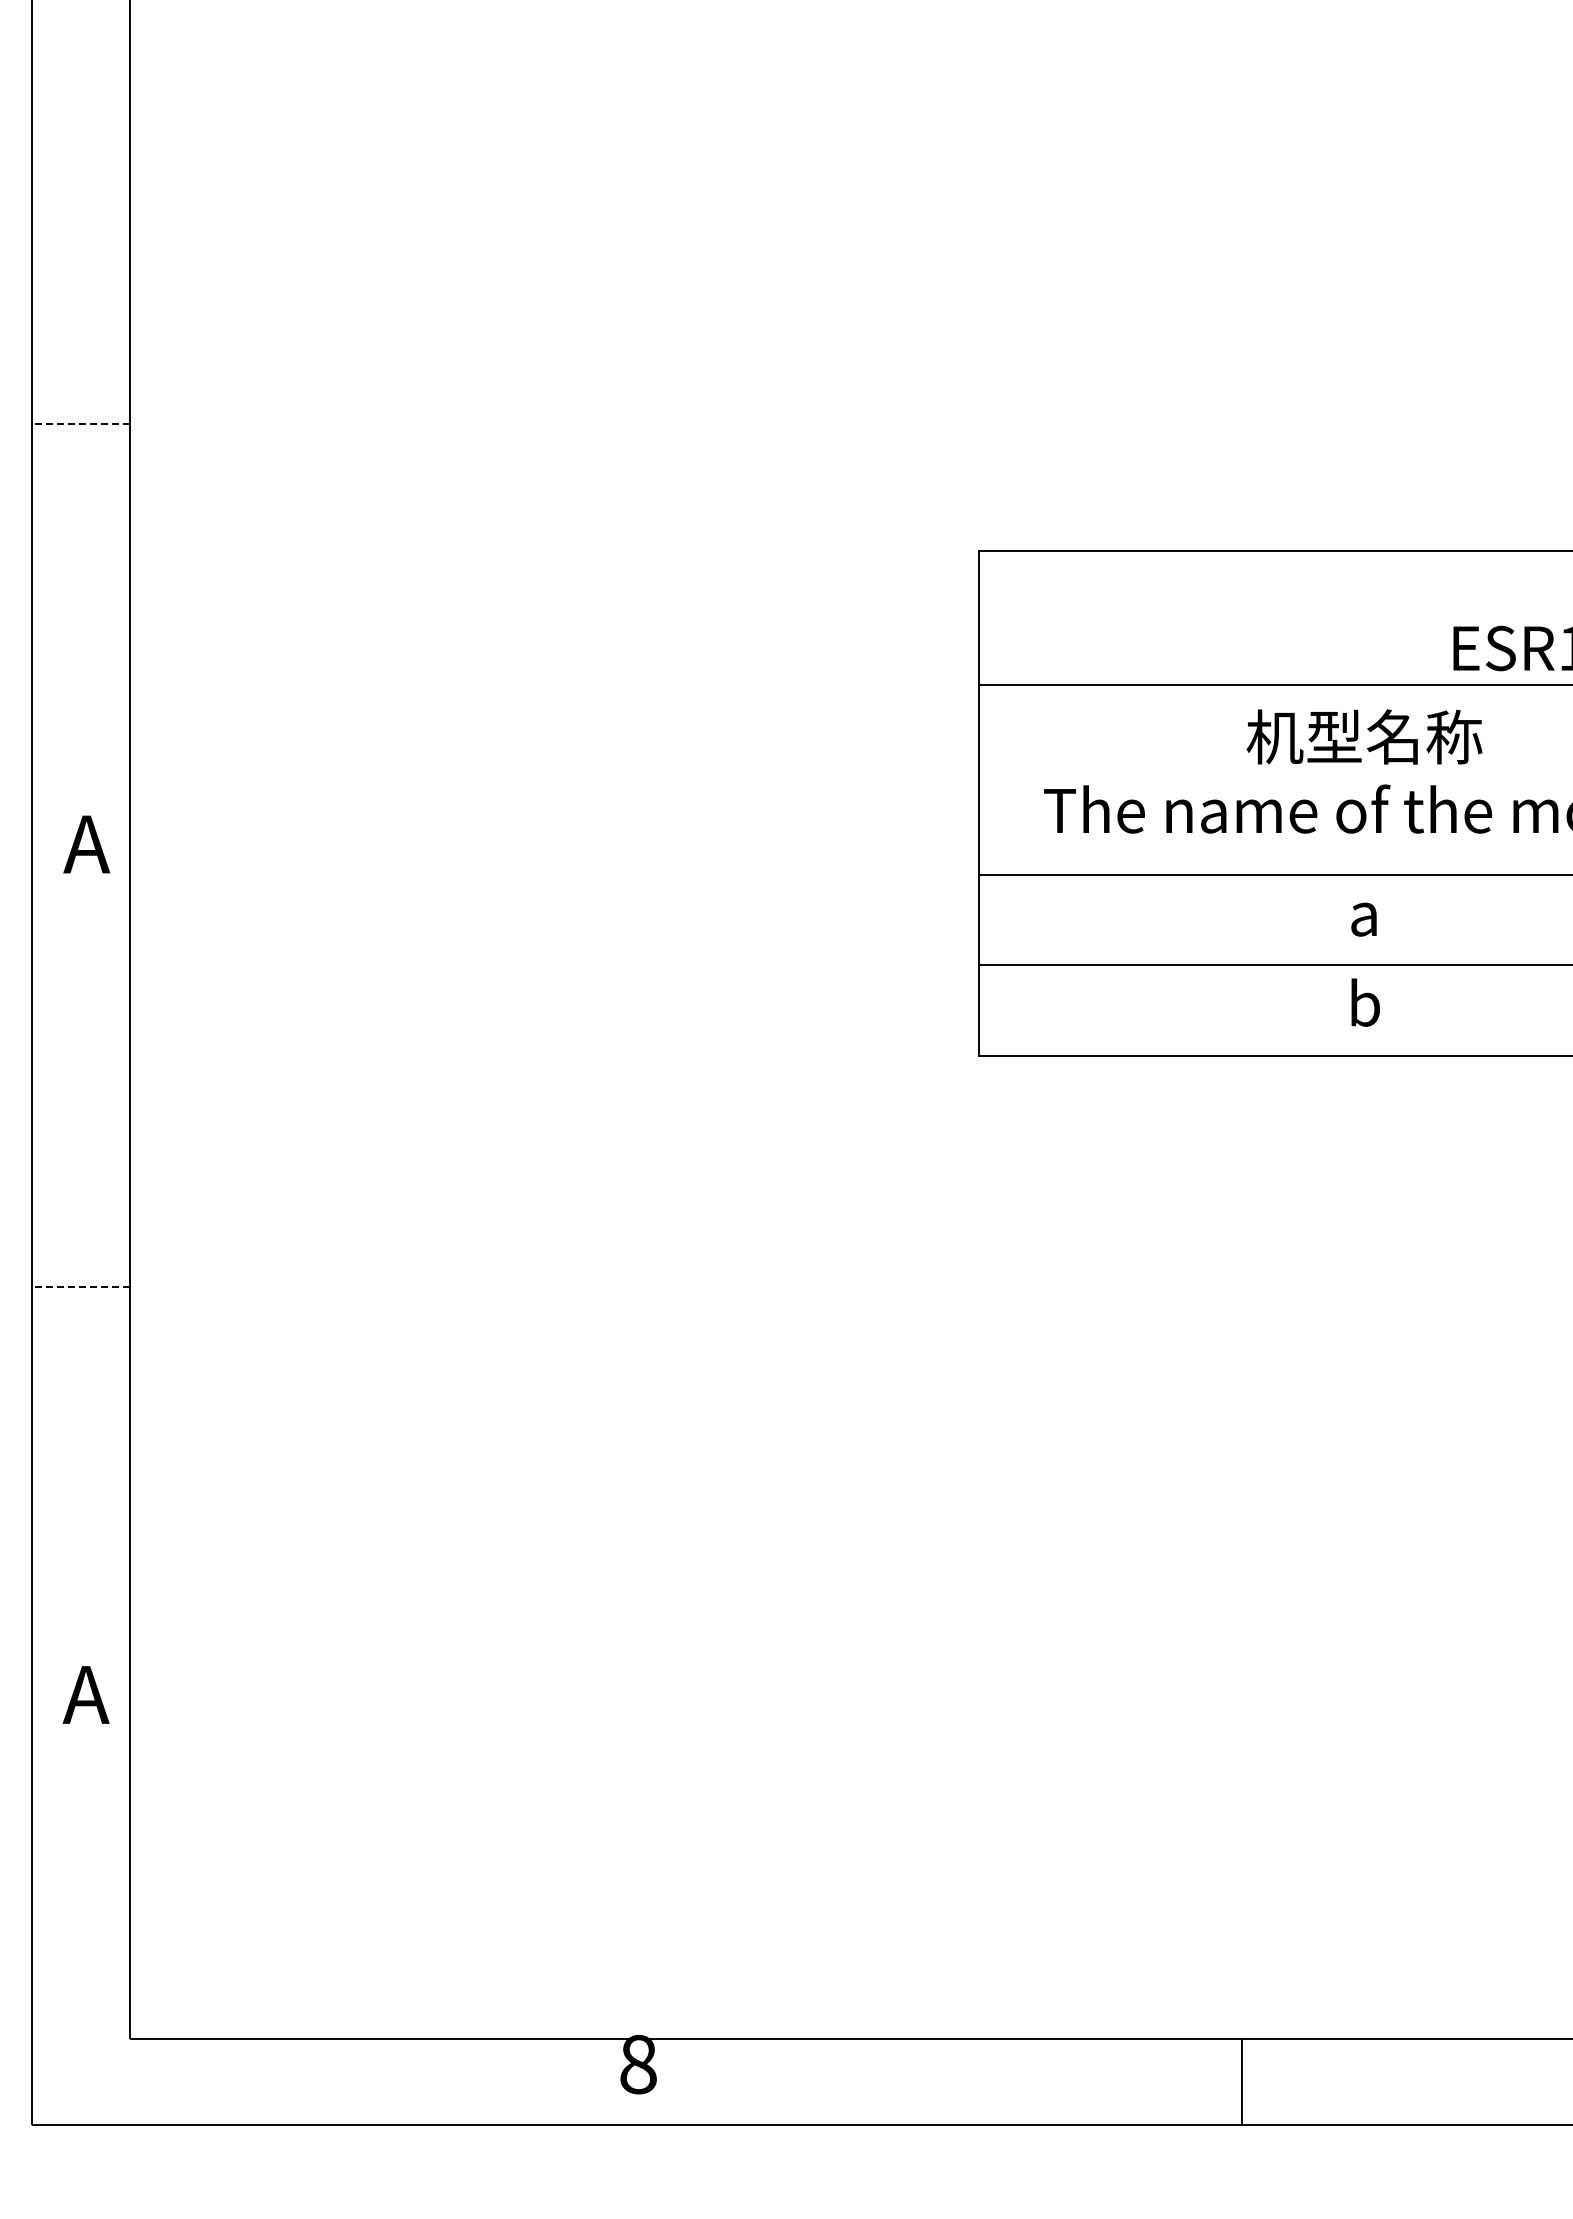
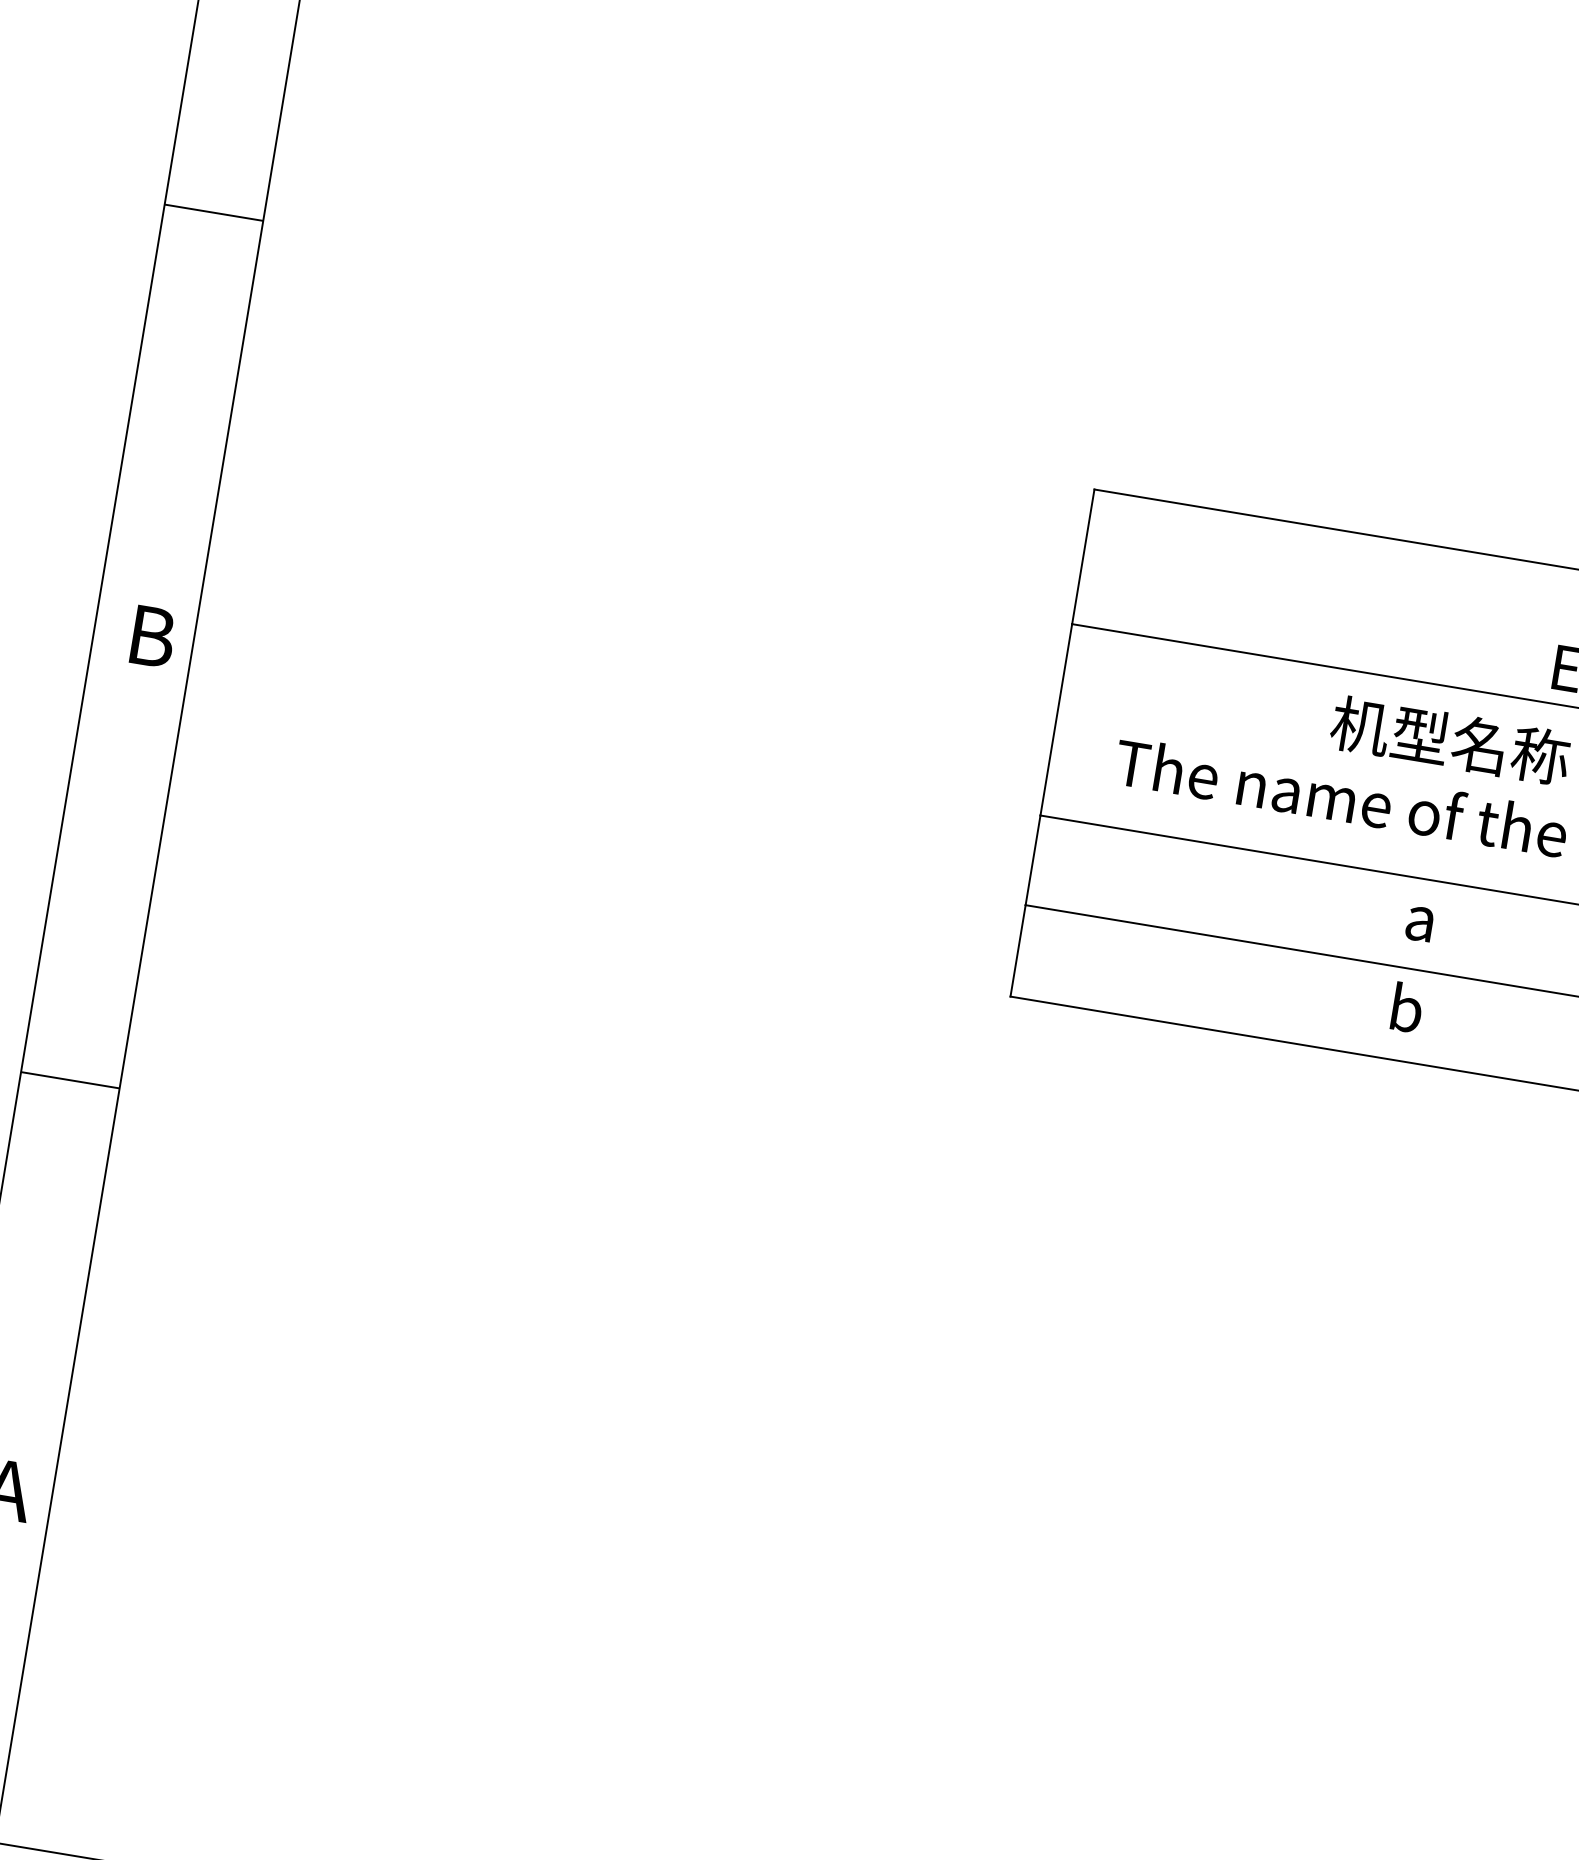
line: (80, 423) -> (213, 212), dashed -> solid
text: (86, 844) -> (149, 636), A -> B
line: (80, 1287) -> (69, 1080), dashed -> solid

